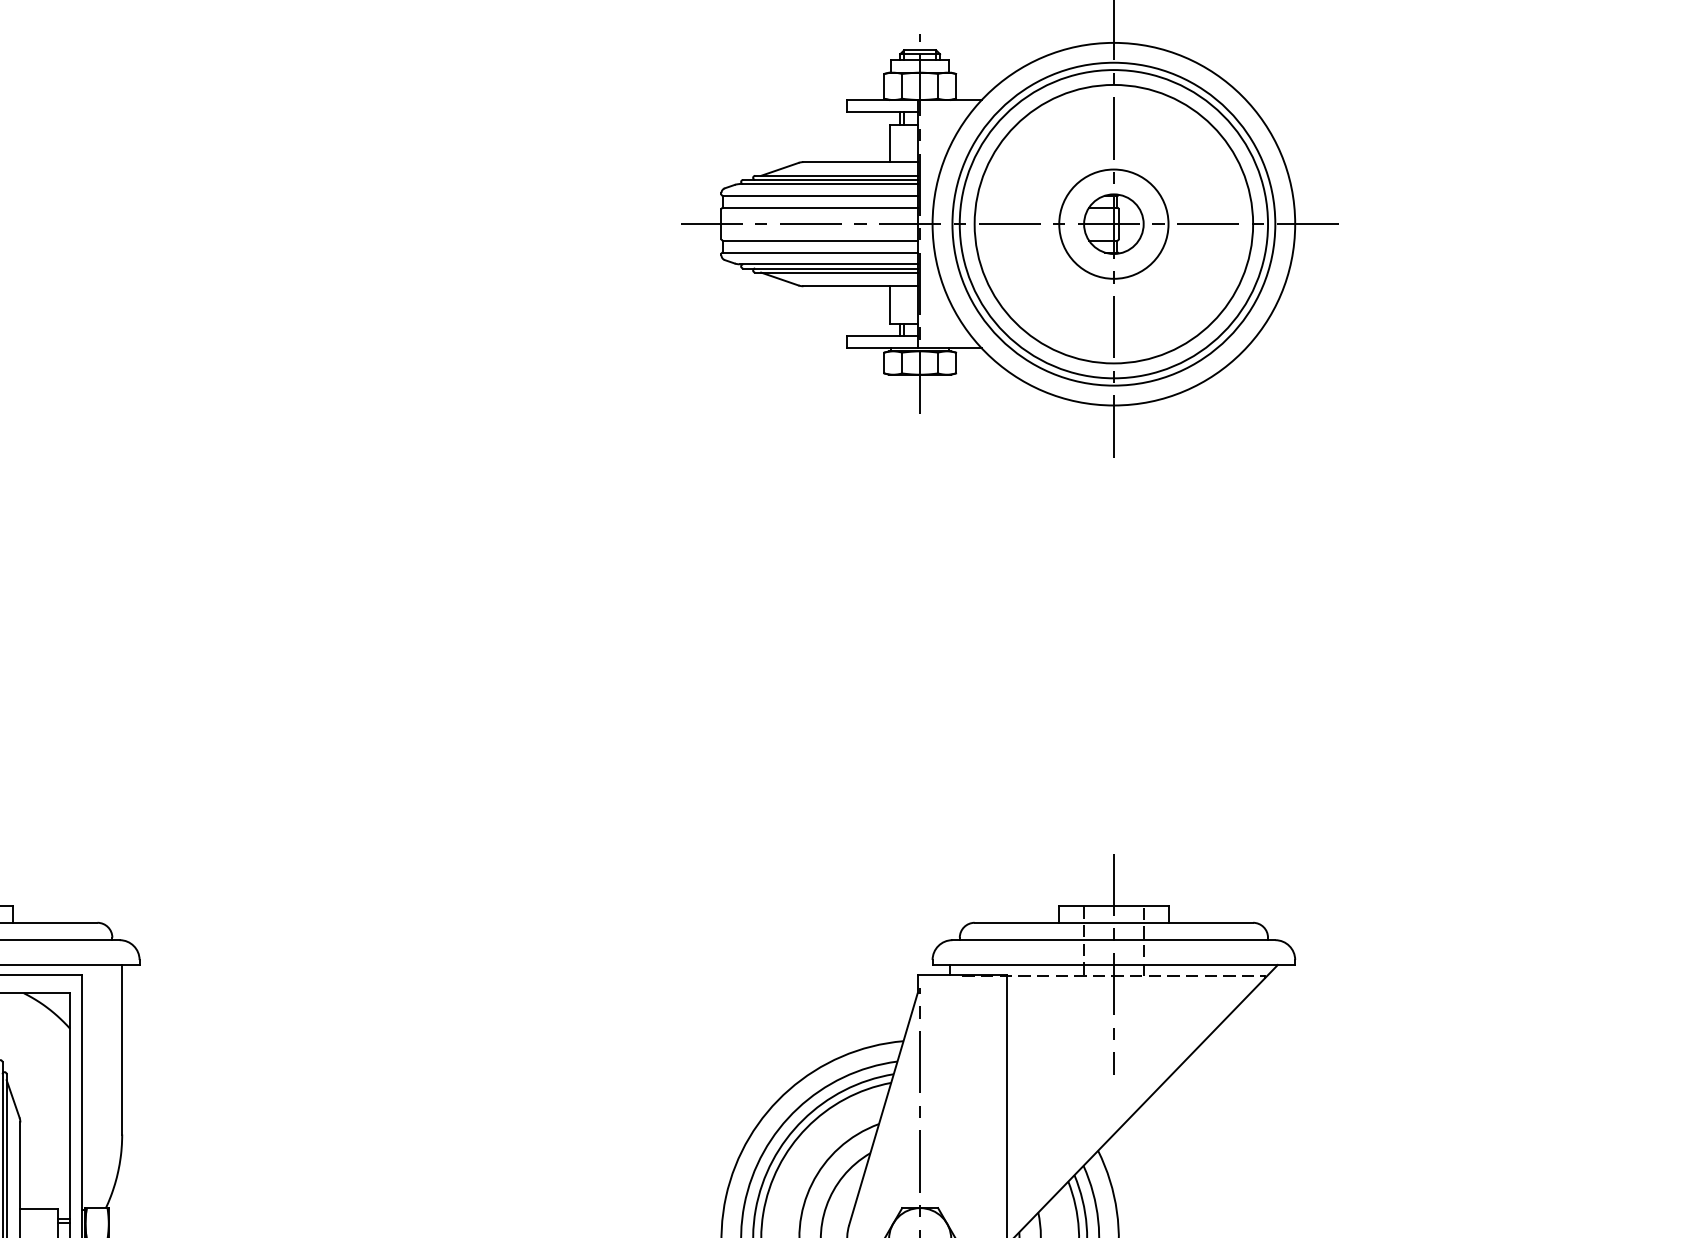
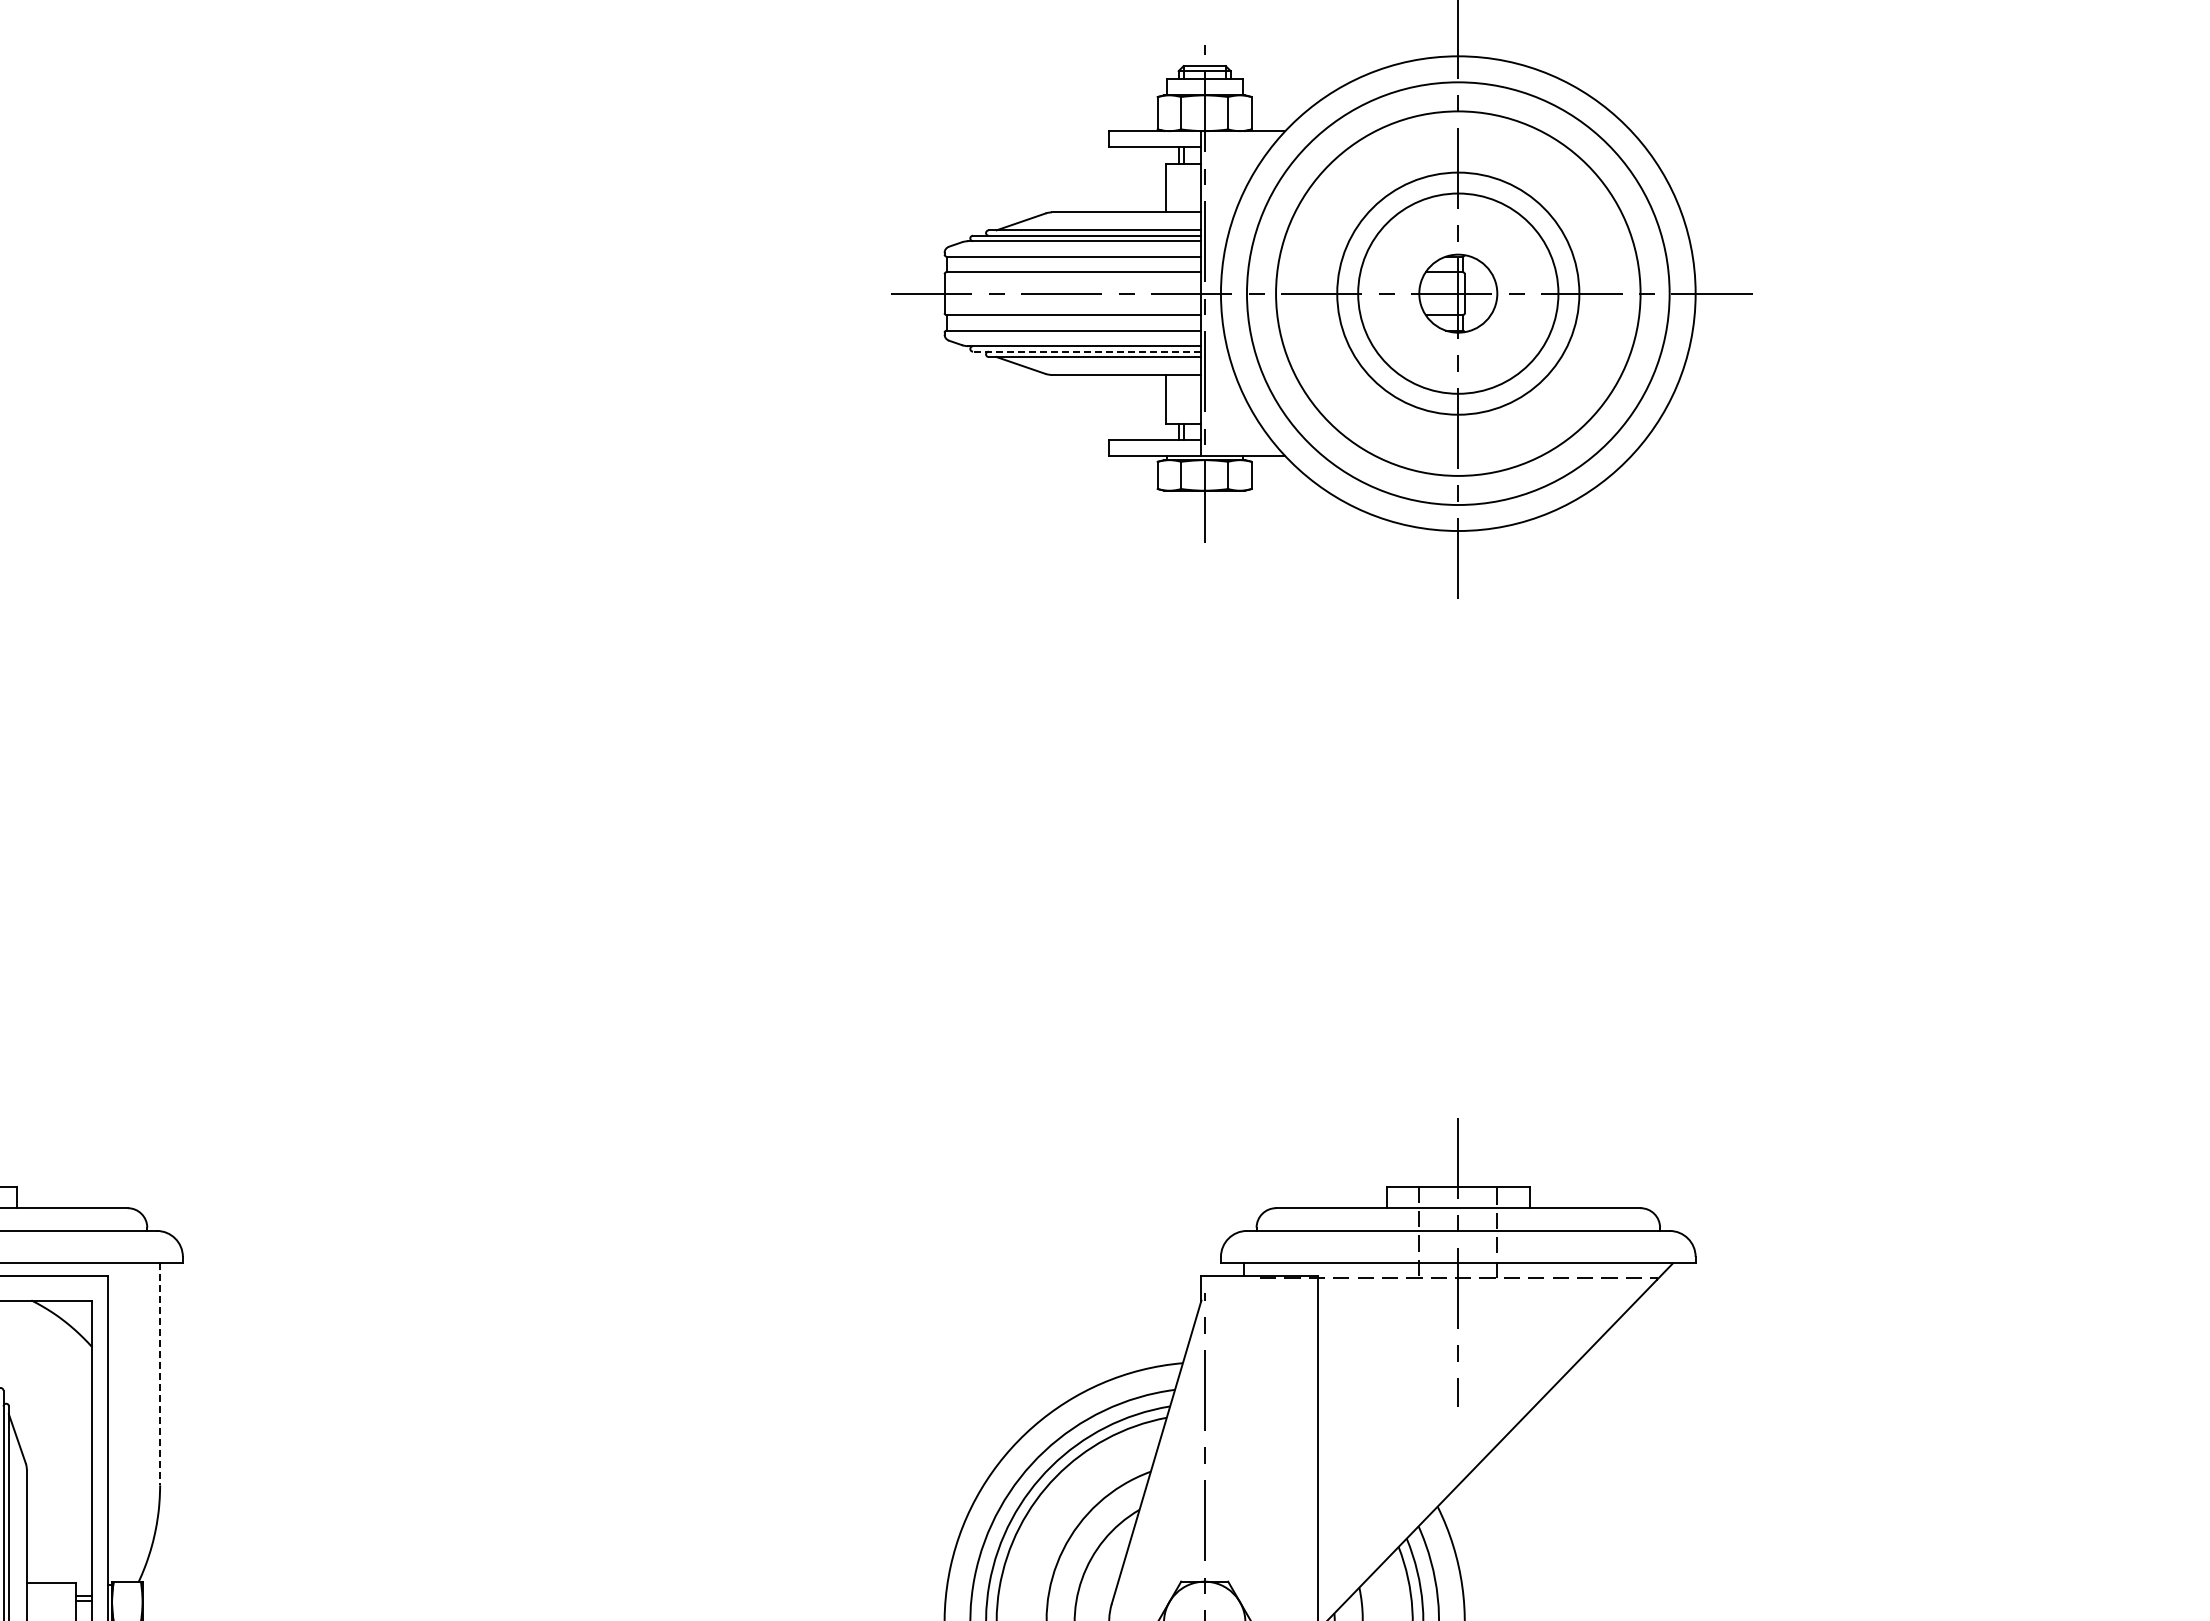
circle: (1113, 224) -> (1457, 293), size x1.4
circle: (1114, 224) -> (1458, 293), size x0.6
line: (829, 268) -> (1086, 351), solid -> dashed
line: (122, 1049) -> (160, 1374), solid -> dashed

